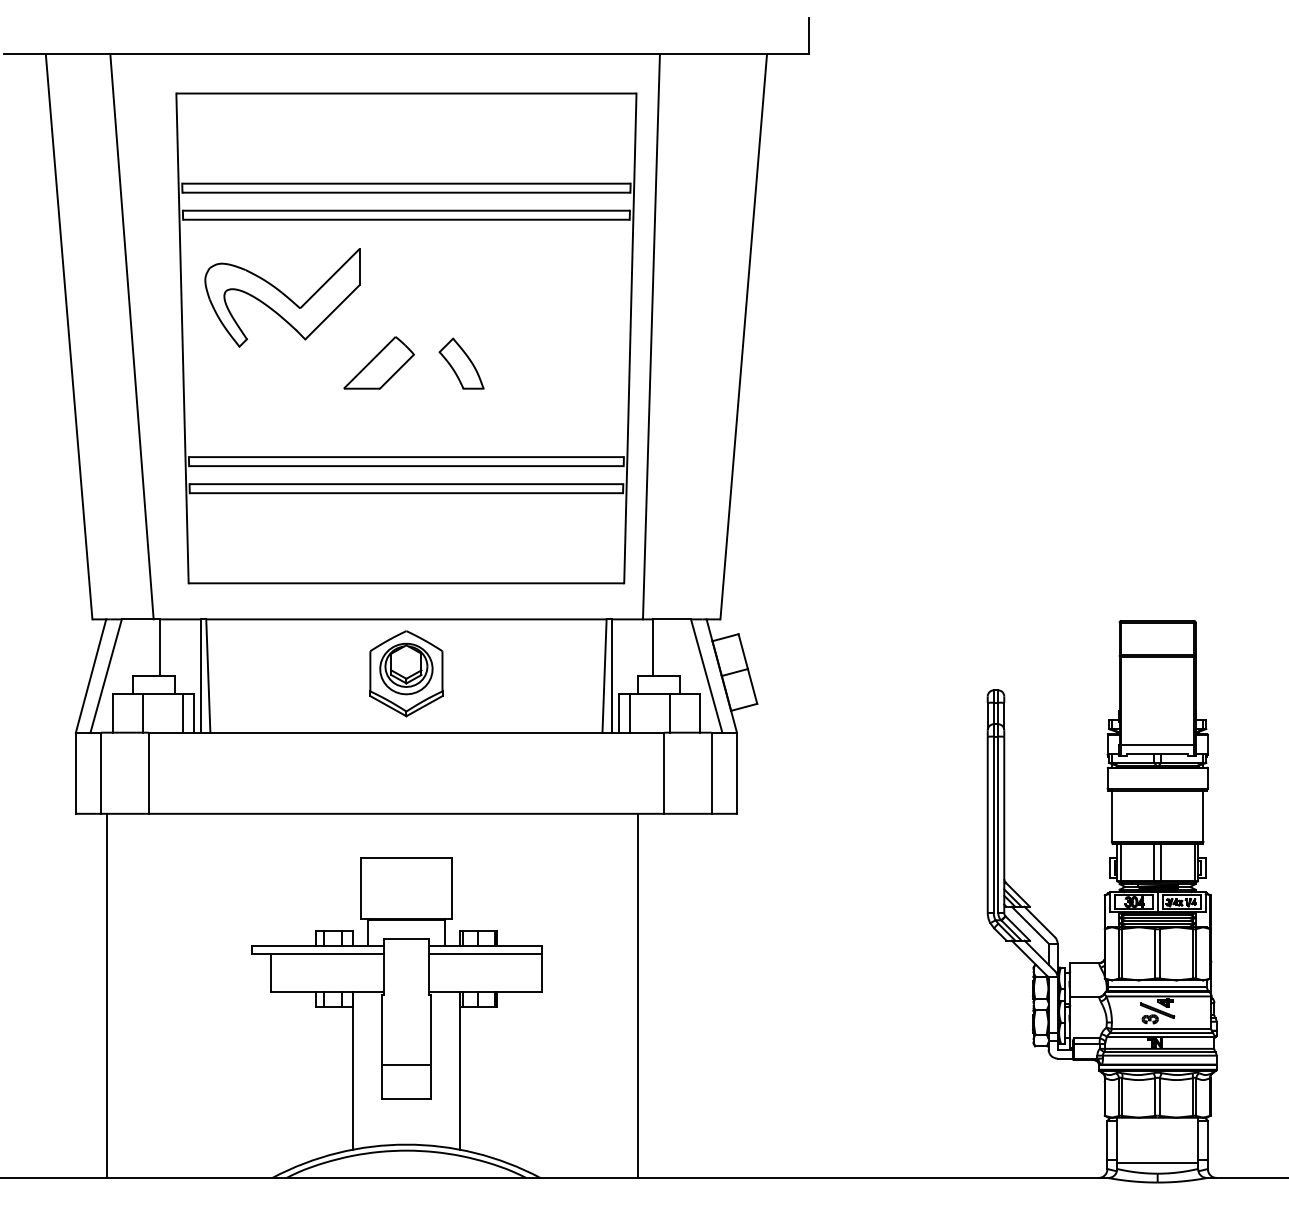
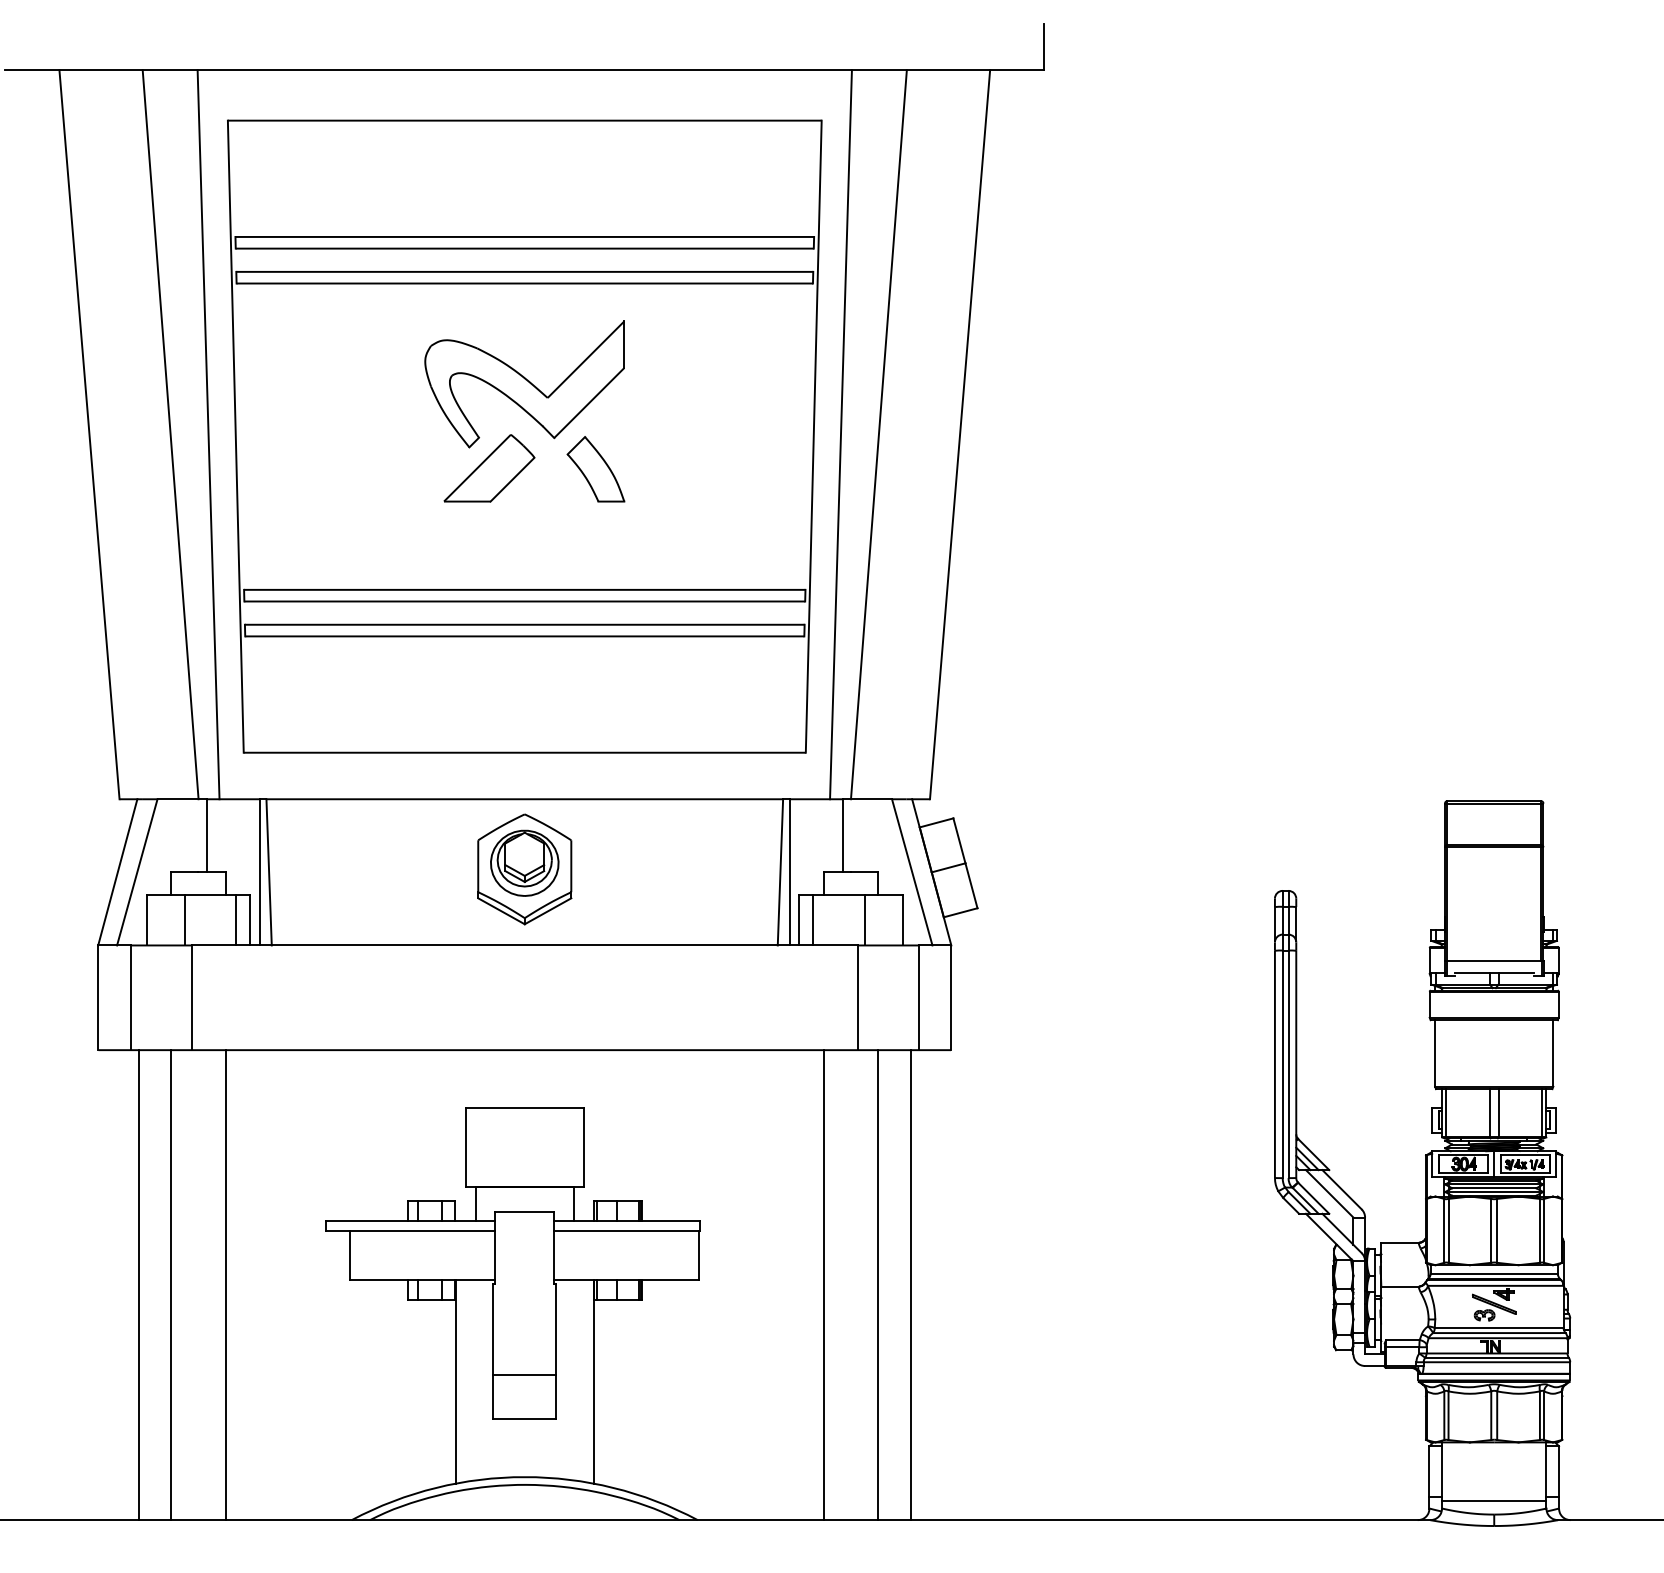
part: (282, 297) -> (524, 384), moved
line: (161, 336) -> (208, 434), added
line: (680, 336) -> (878, 434), added
line: (132, 996) -> (171, 1285), added
line: (174, 996) -> (225, 1285), added
line: (680, 996) -> (878, 1285), added
line: (705, 996) -> (910, 1285), added

